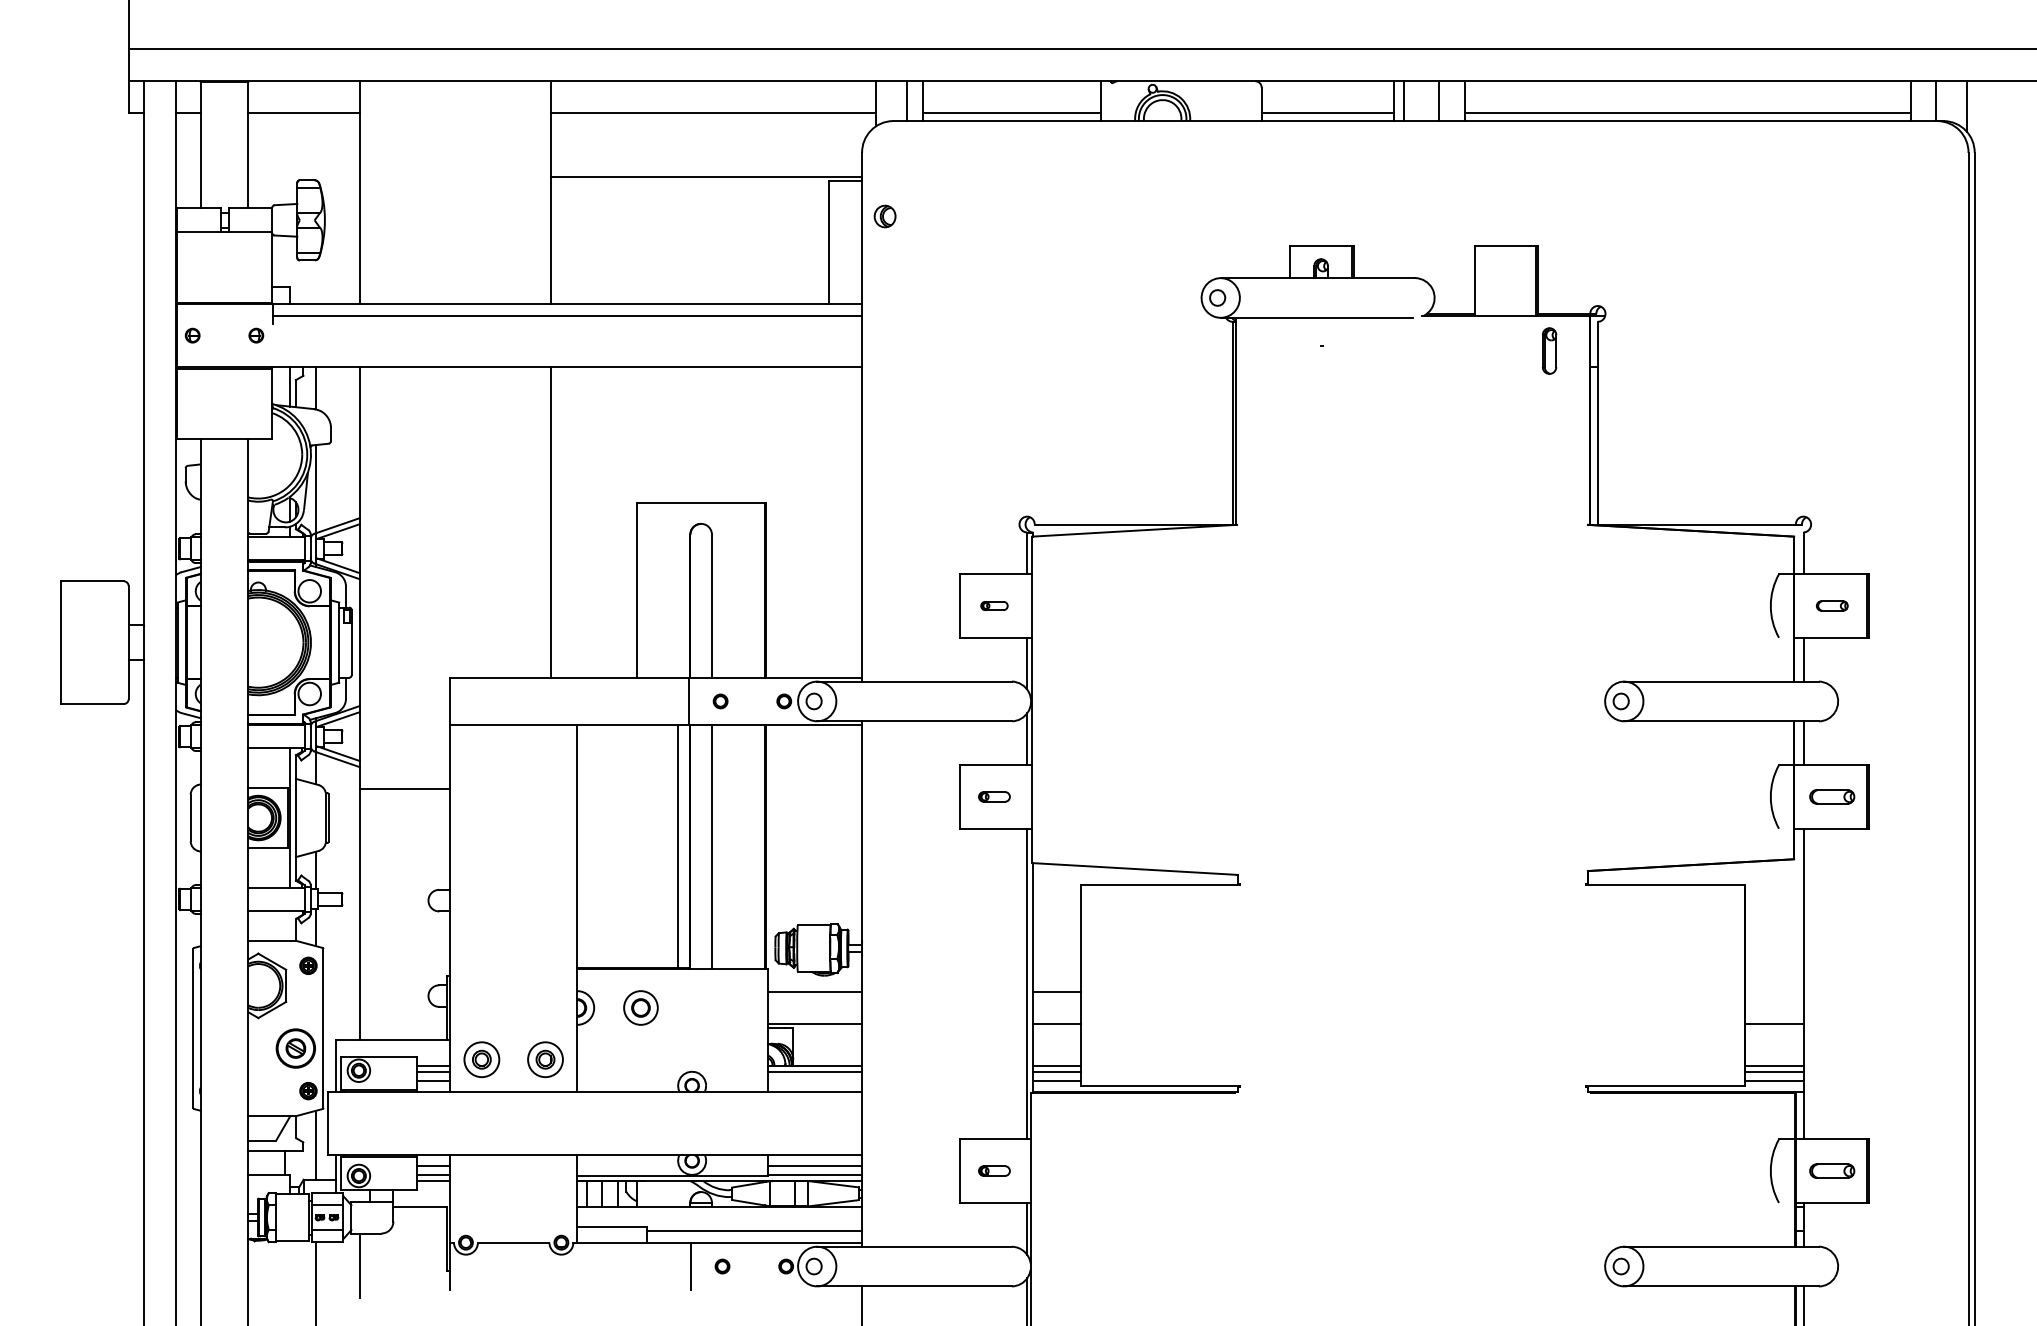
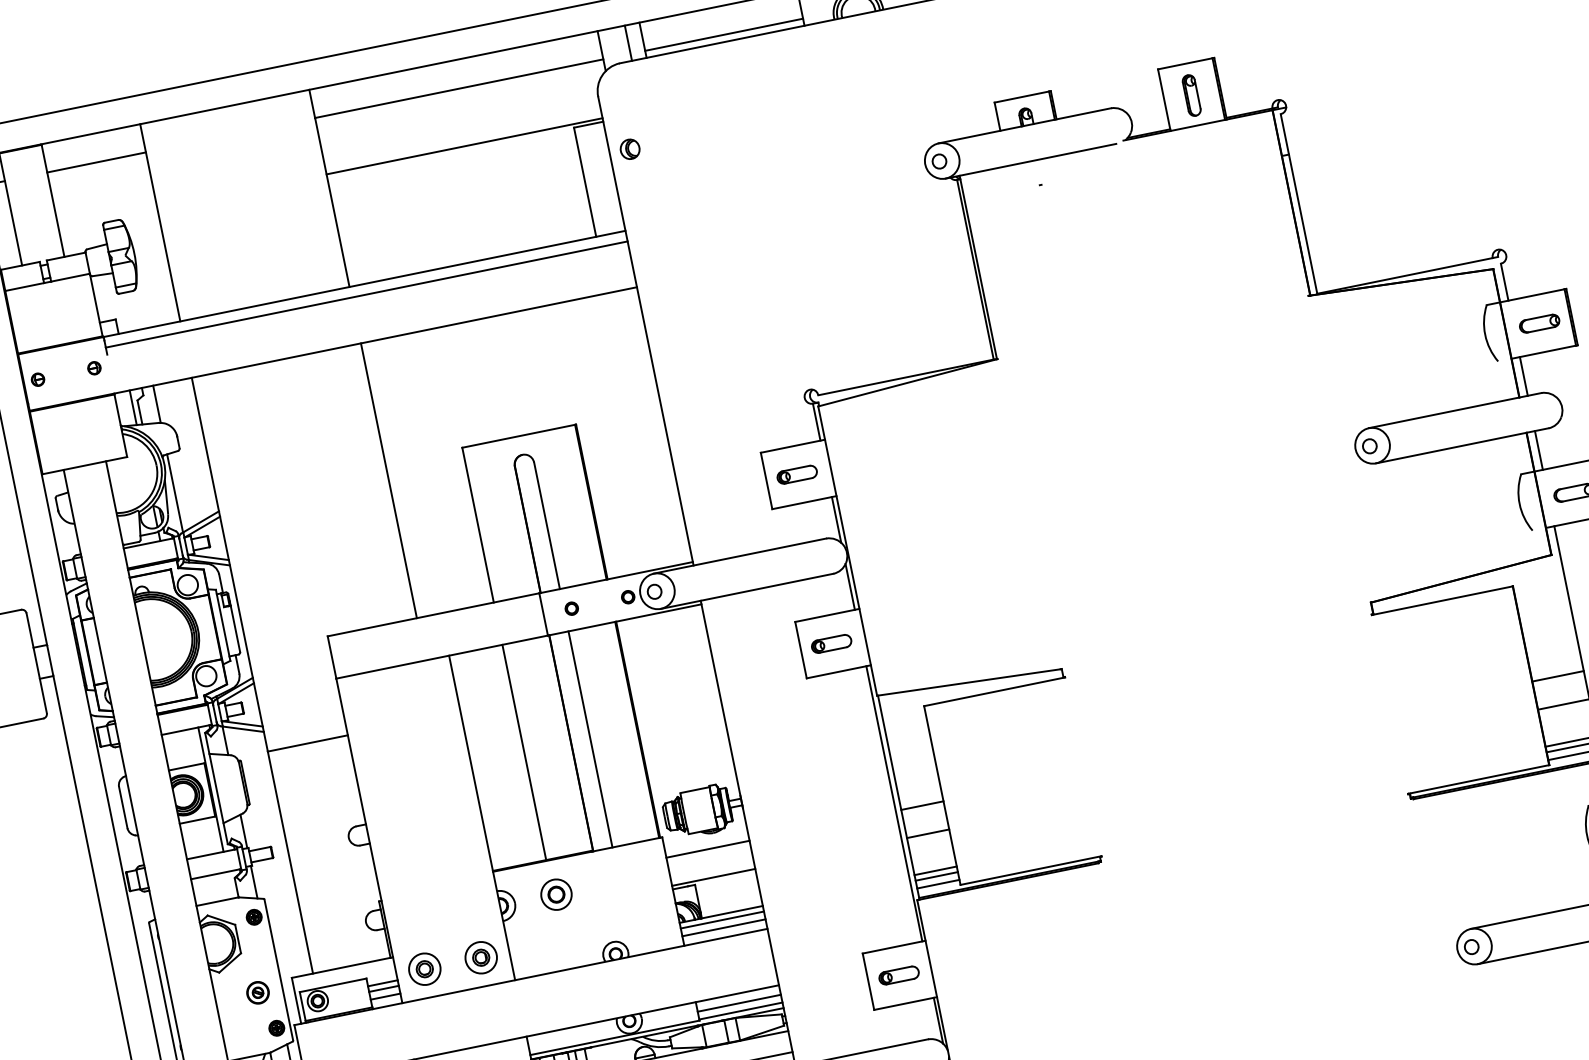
part: (1549, 350) -> (1191, 95), moved
part: (994, 605) -> (797, 474), size x1.67
part: (1832, 605) -> (1539, 323), size x1.43
part: (994, 796) -> (831, 643), size x1.43
line: (678, 846) -> (524, 752), moved
line: (1774, 992) -> (1558, 676), added
part: (295, 1048) -> (257, 992), size x0.62
line: (815, 1080) -> (724, 927), added
part: (994, 1170) -> (899, 974), size x1.43

